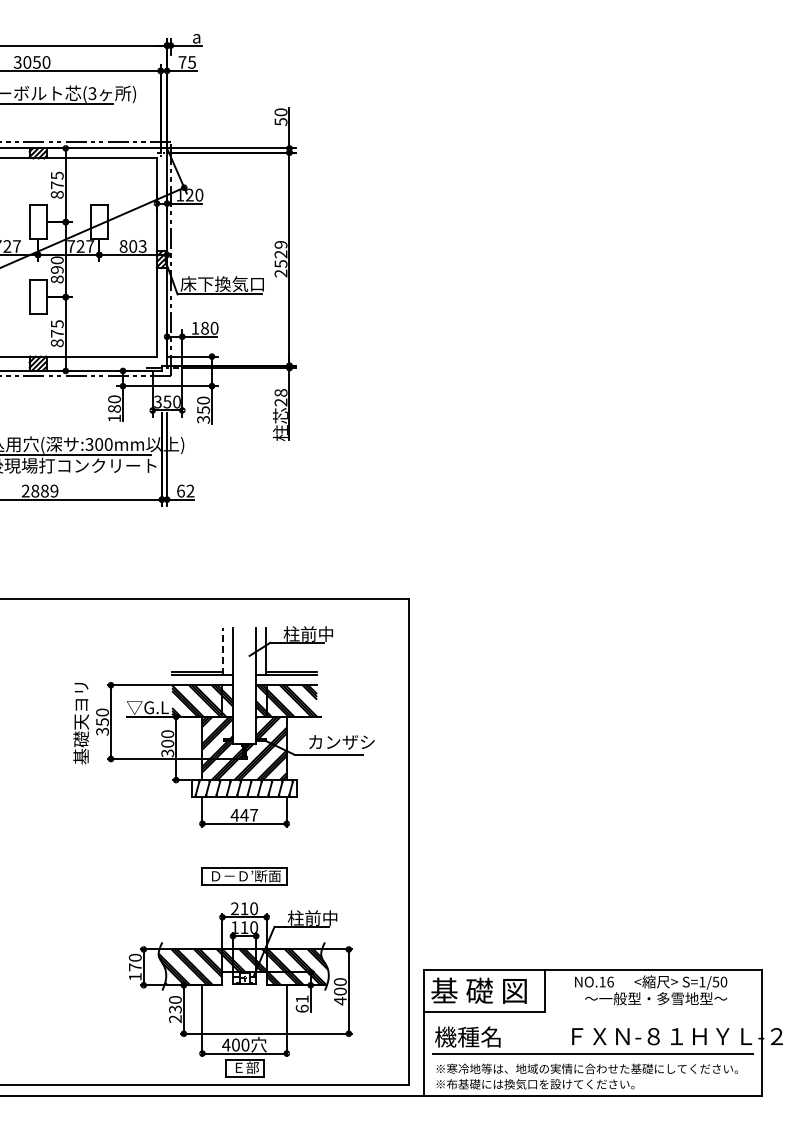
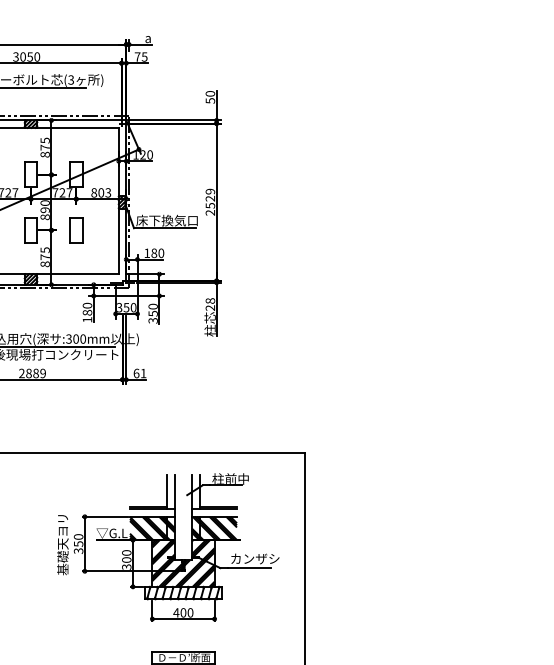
part: (99, 296) -> (76, 229), added
text: (190, 490) -> (143, 373), 62 -> 61
line: (222, 650) -> (167, 491), dashed -> solid
text: (249, 814) -> (187, 612), 447 -> 400

